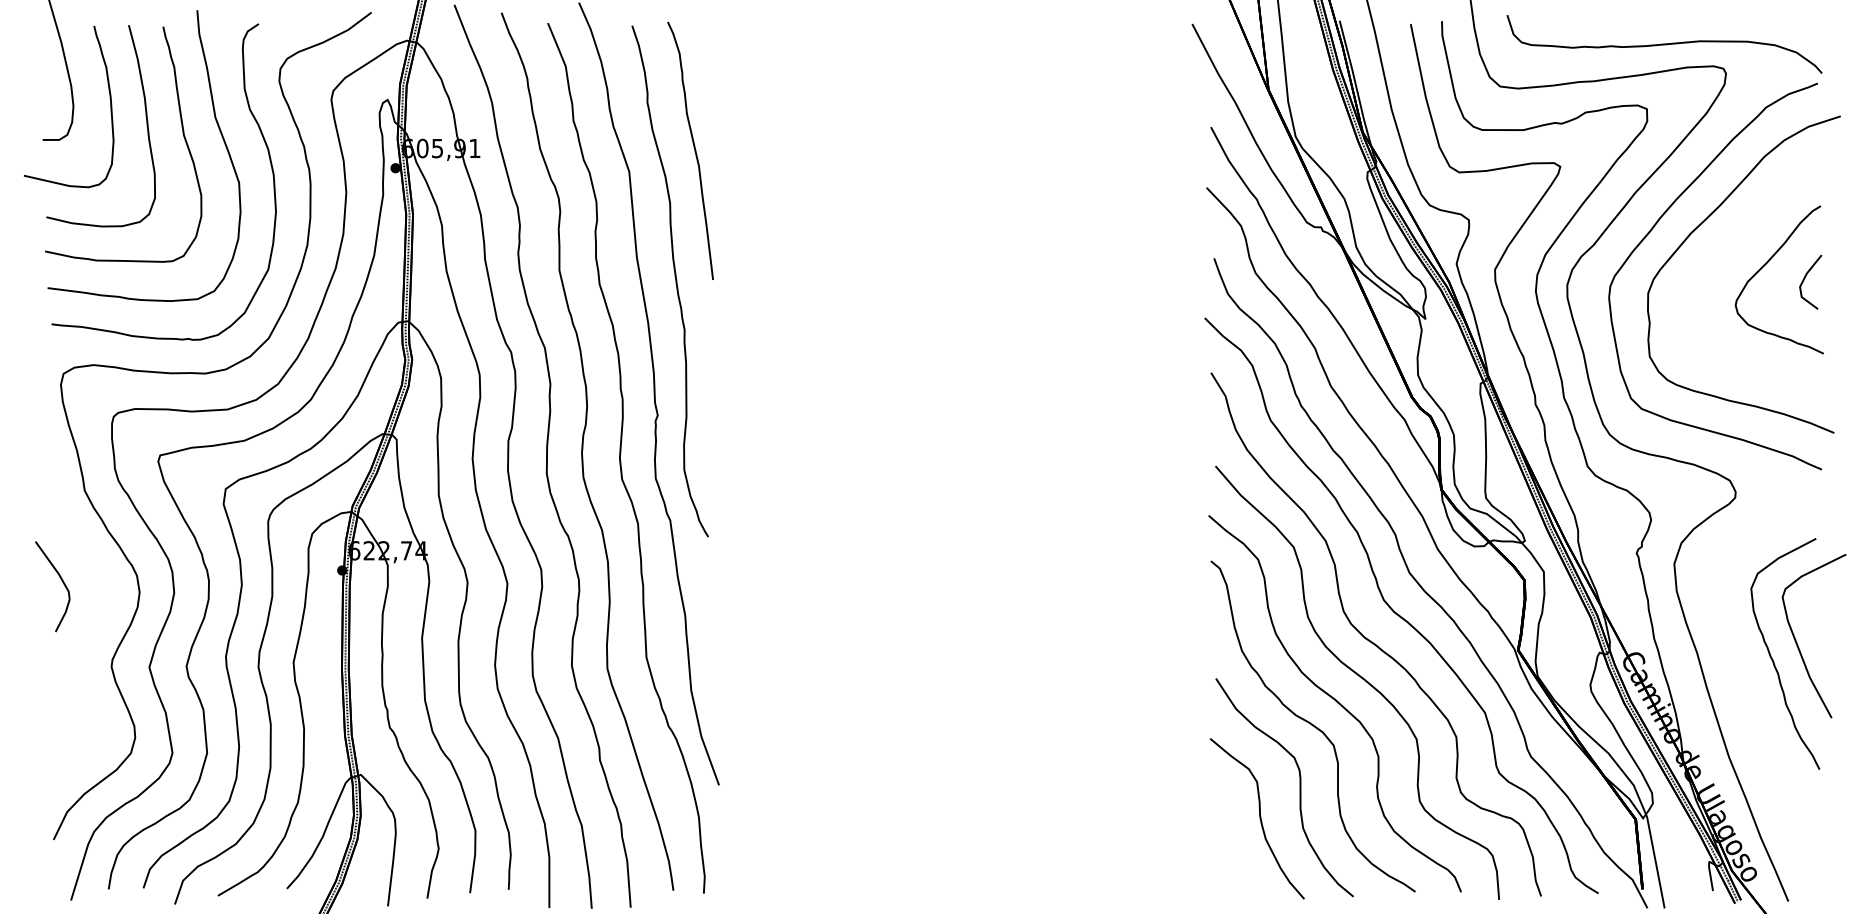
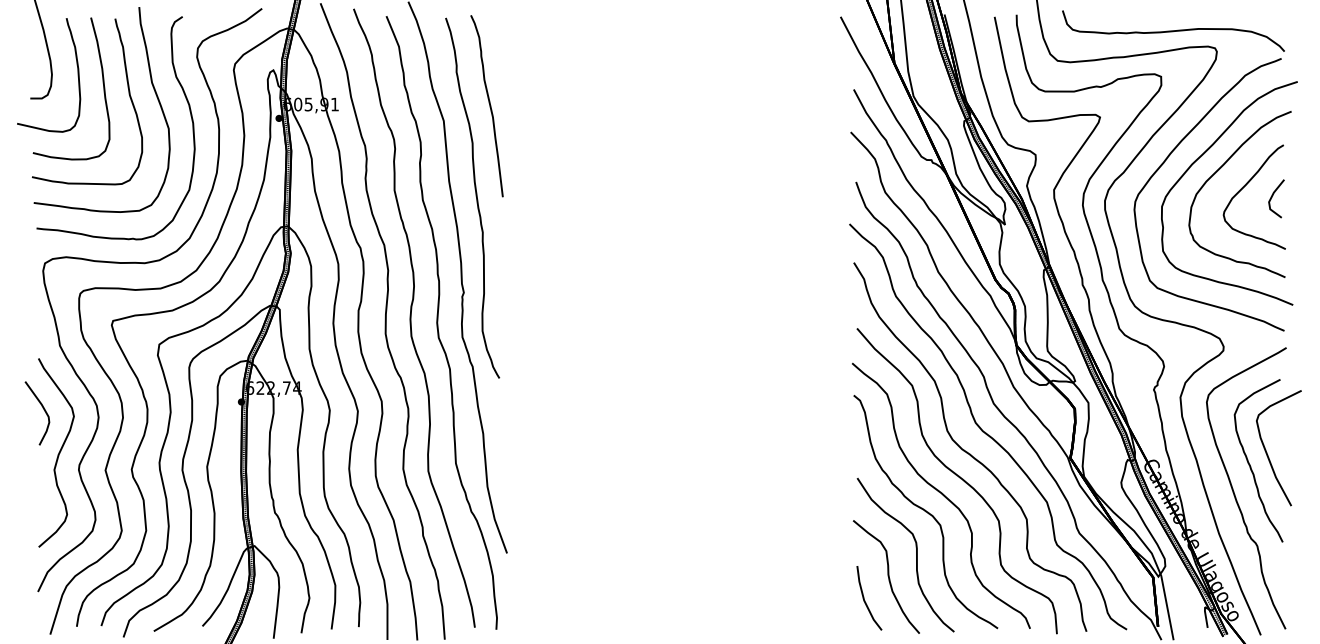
curve: (1727, 243) -> (1217, 171), added
curve: (82, 643) -> (58, 453), added
curve: (1750, 697) -> (1234, 491), added
line: (1226, 850) -> (864, 599), added

